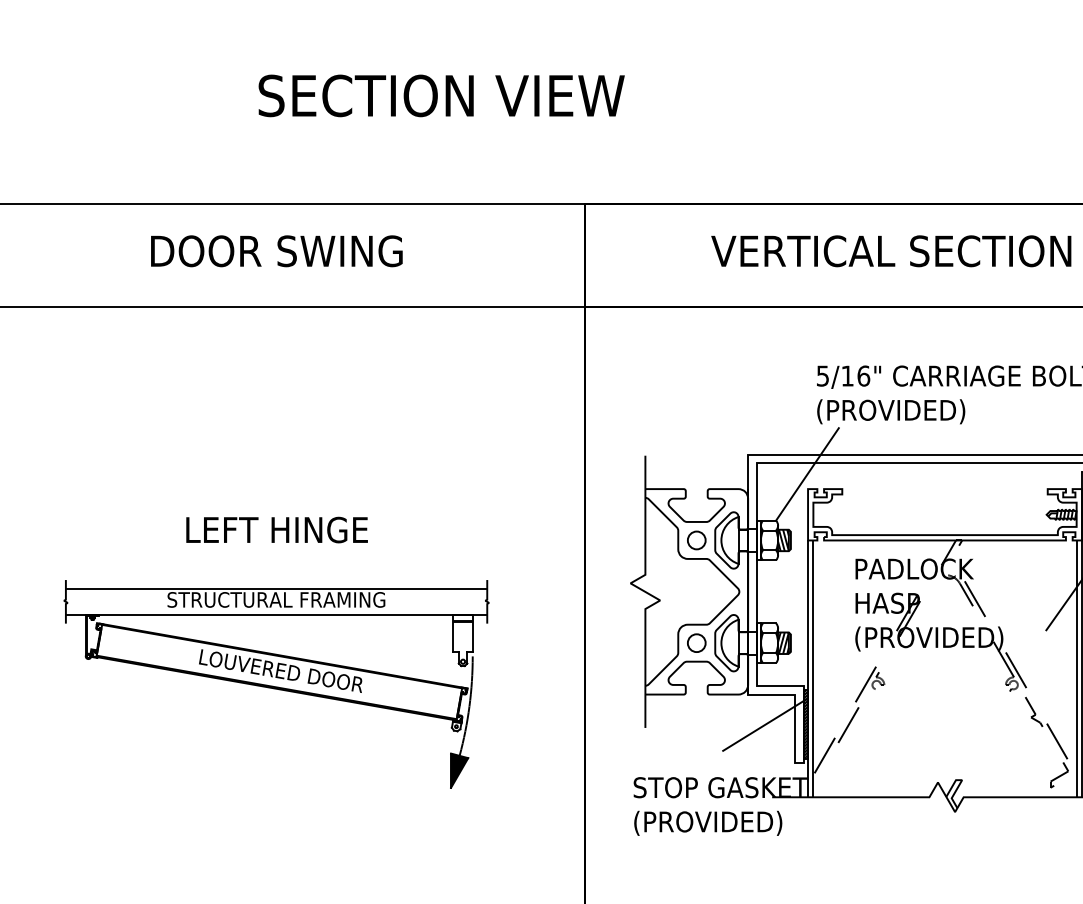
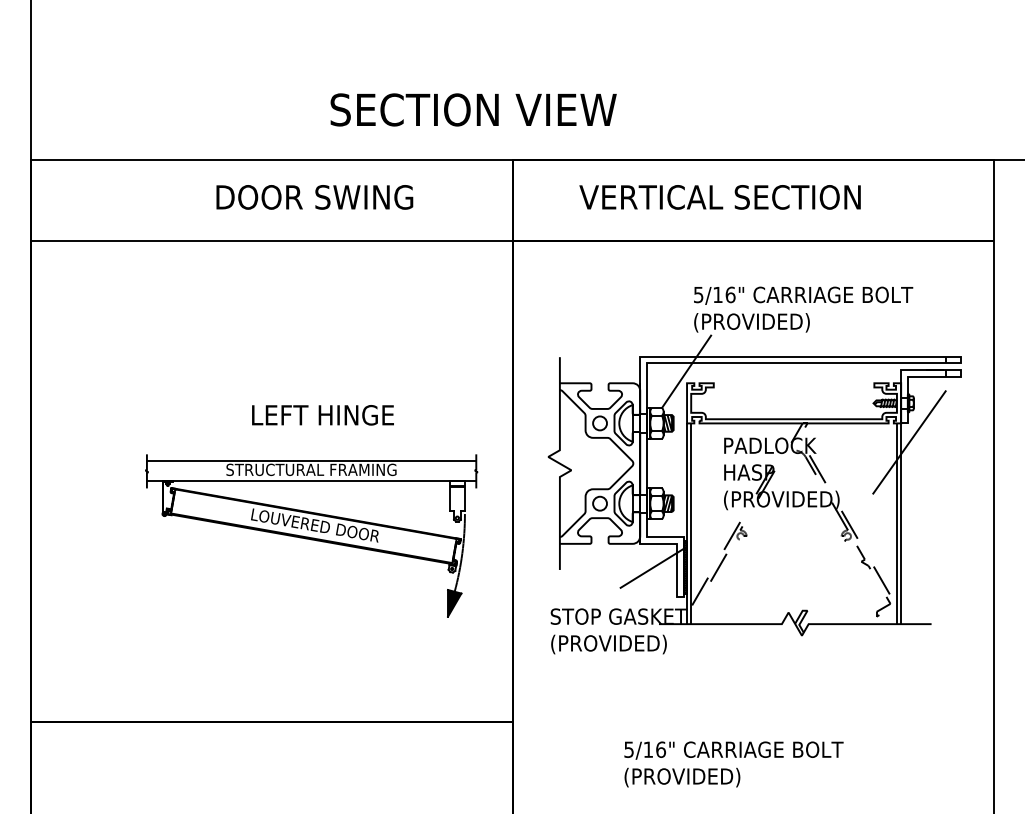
text: (441, 95) -> (473, 109), moved
text: (276, 251) -> (314, 197), moved
text: (890, 251) -> (719, 197), moved
text: (276, 530) -> (322, 415), moved
part: (276, 683) -> (311, 535), moved

